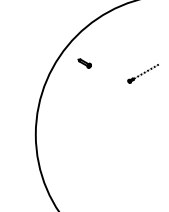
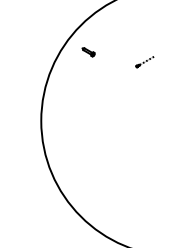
part: (142, 73) -> (144, 61), size x0.6

